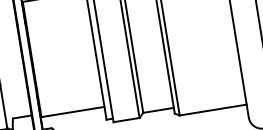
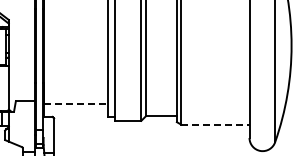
line: (213, 109) -> (215, 124), solid -> dashed
line: (73, 112) -> (76, 104), solid -> dashed

